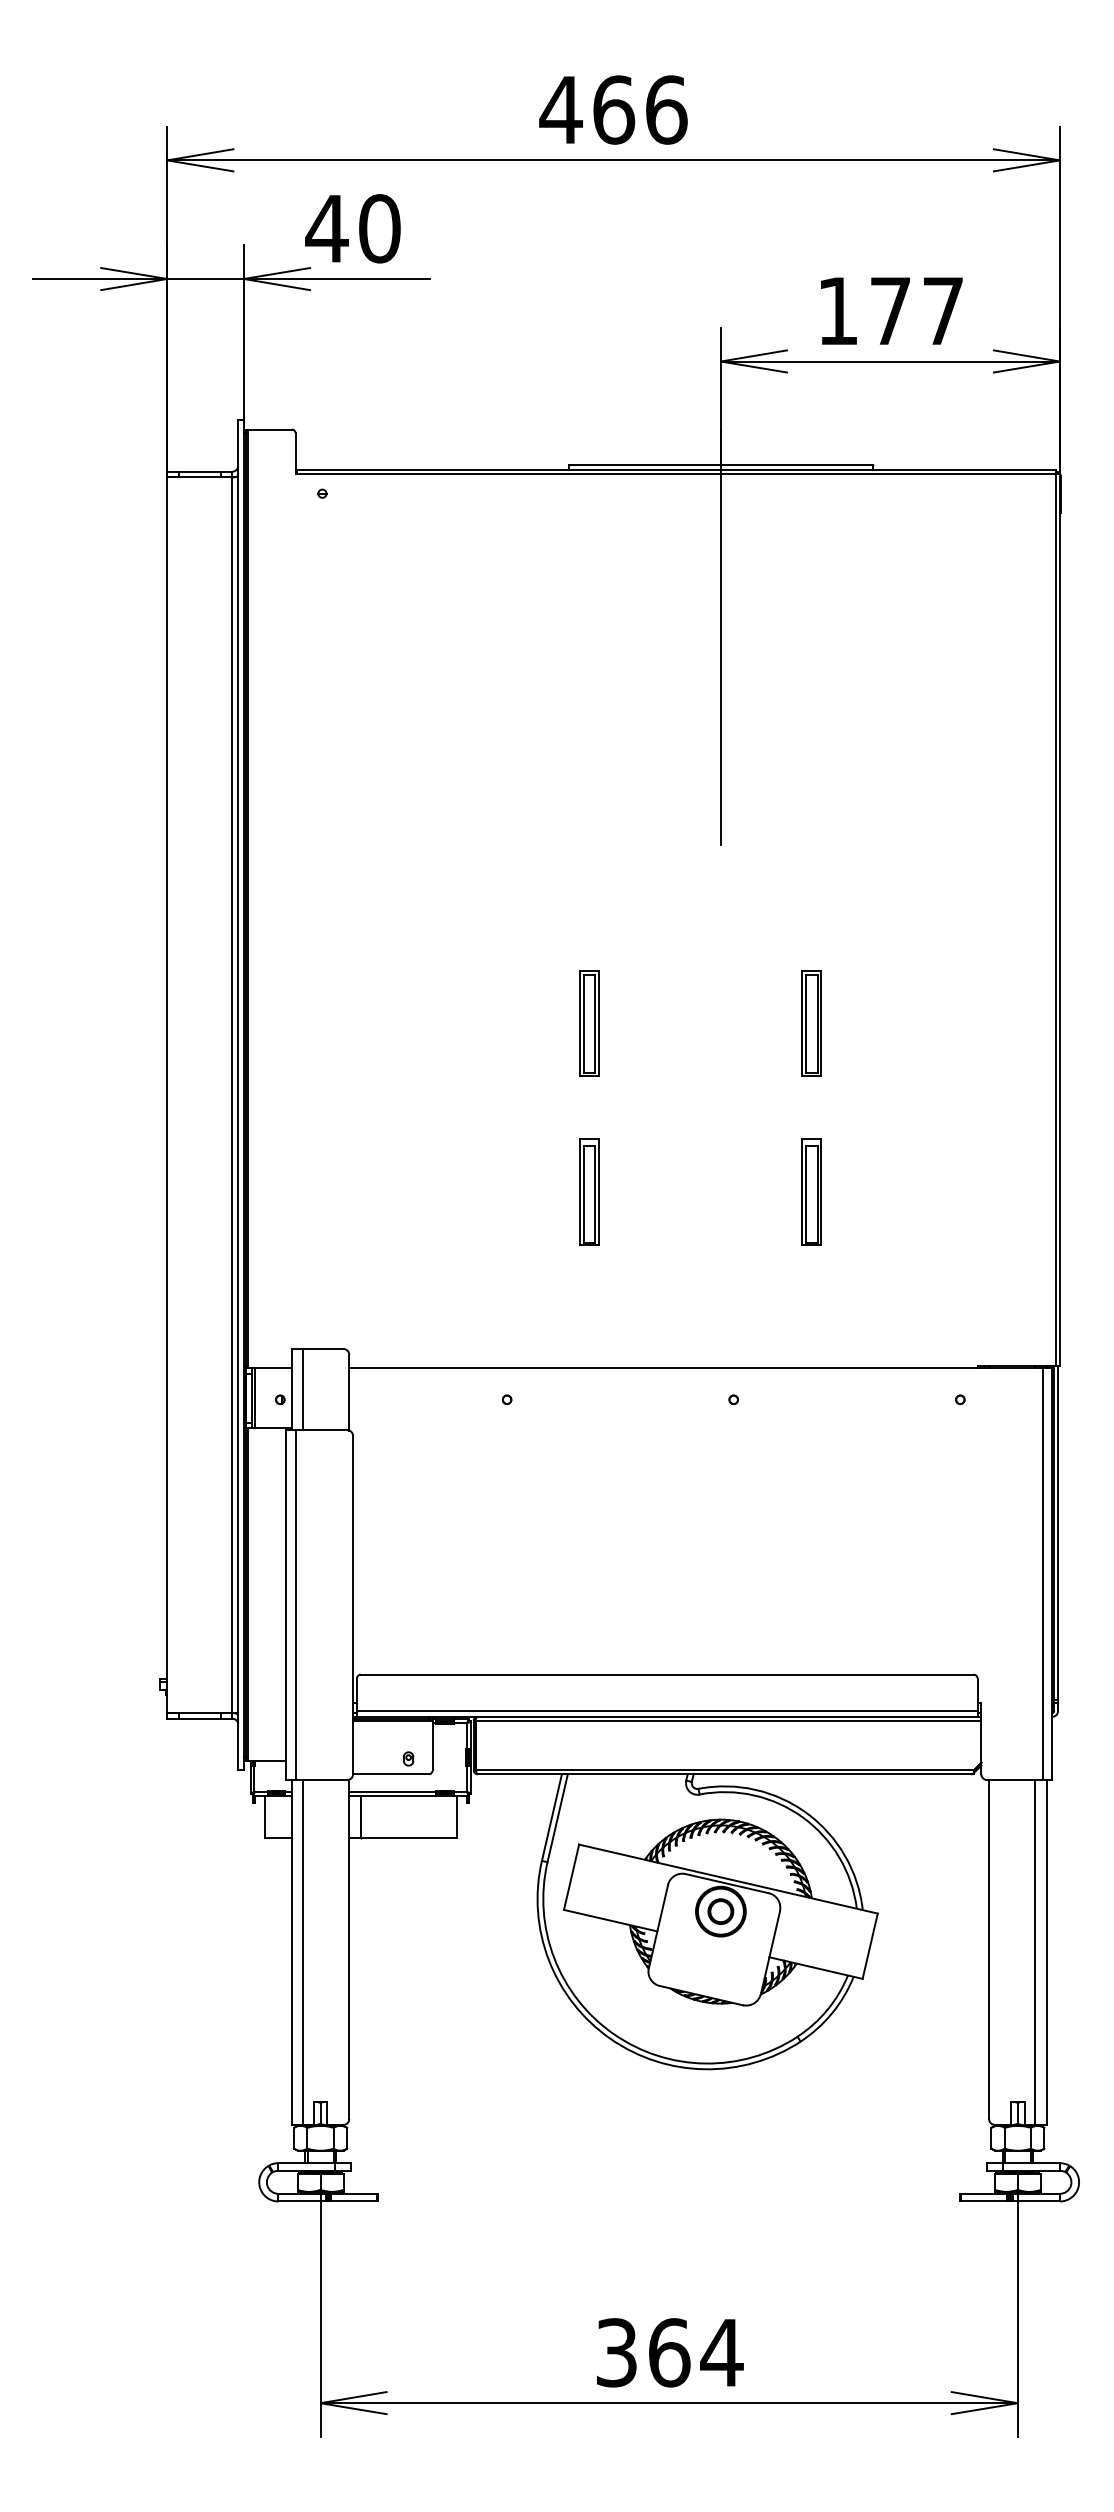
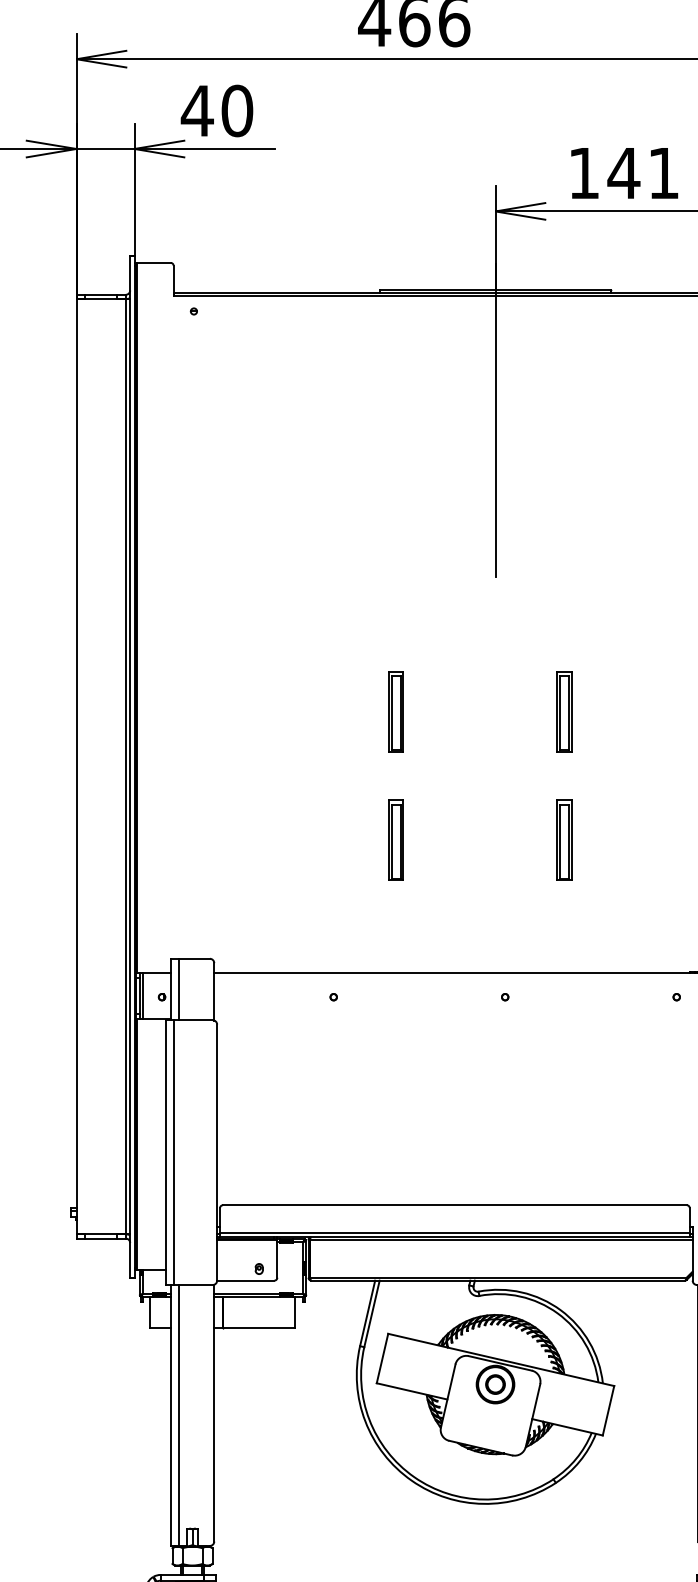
text: (915, 310) -> (642, 172), 177 -> 141

